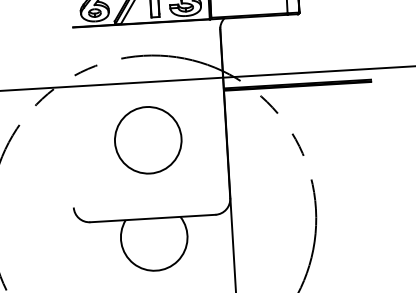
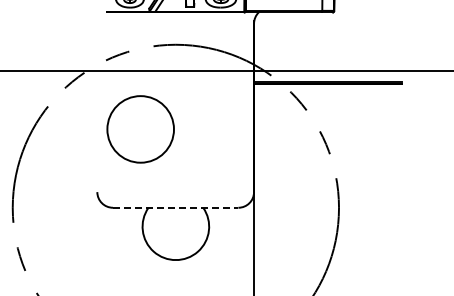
circle: (148, 140) -> (140, 129), moved
line: (152, 218) -> (175, 207), solid -> dashed

